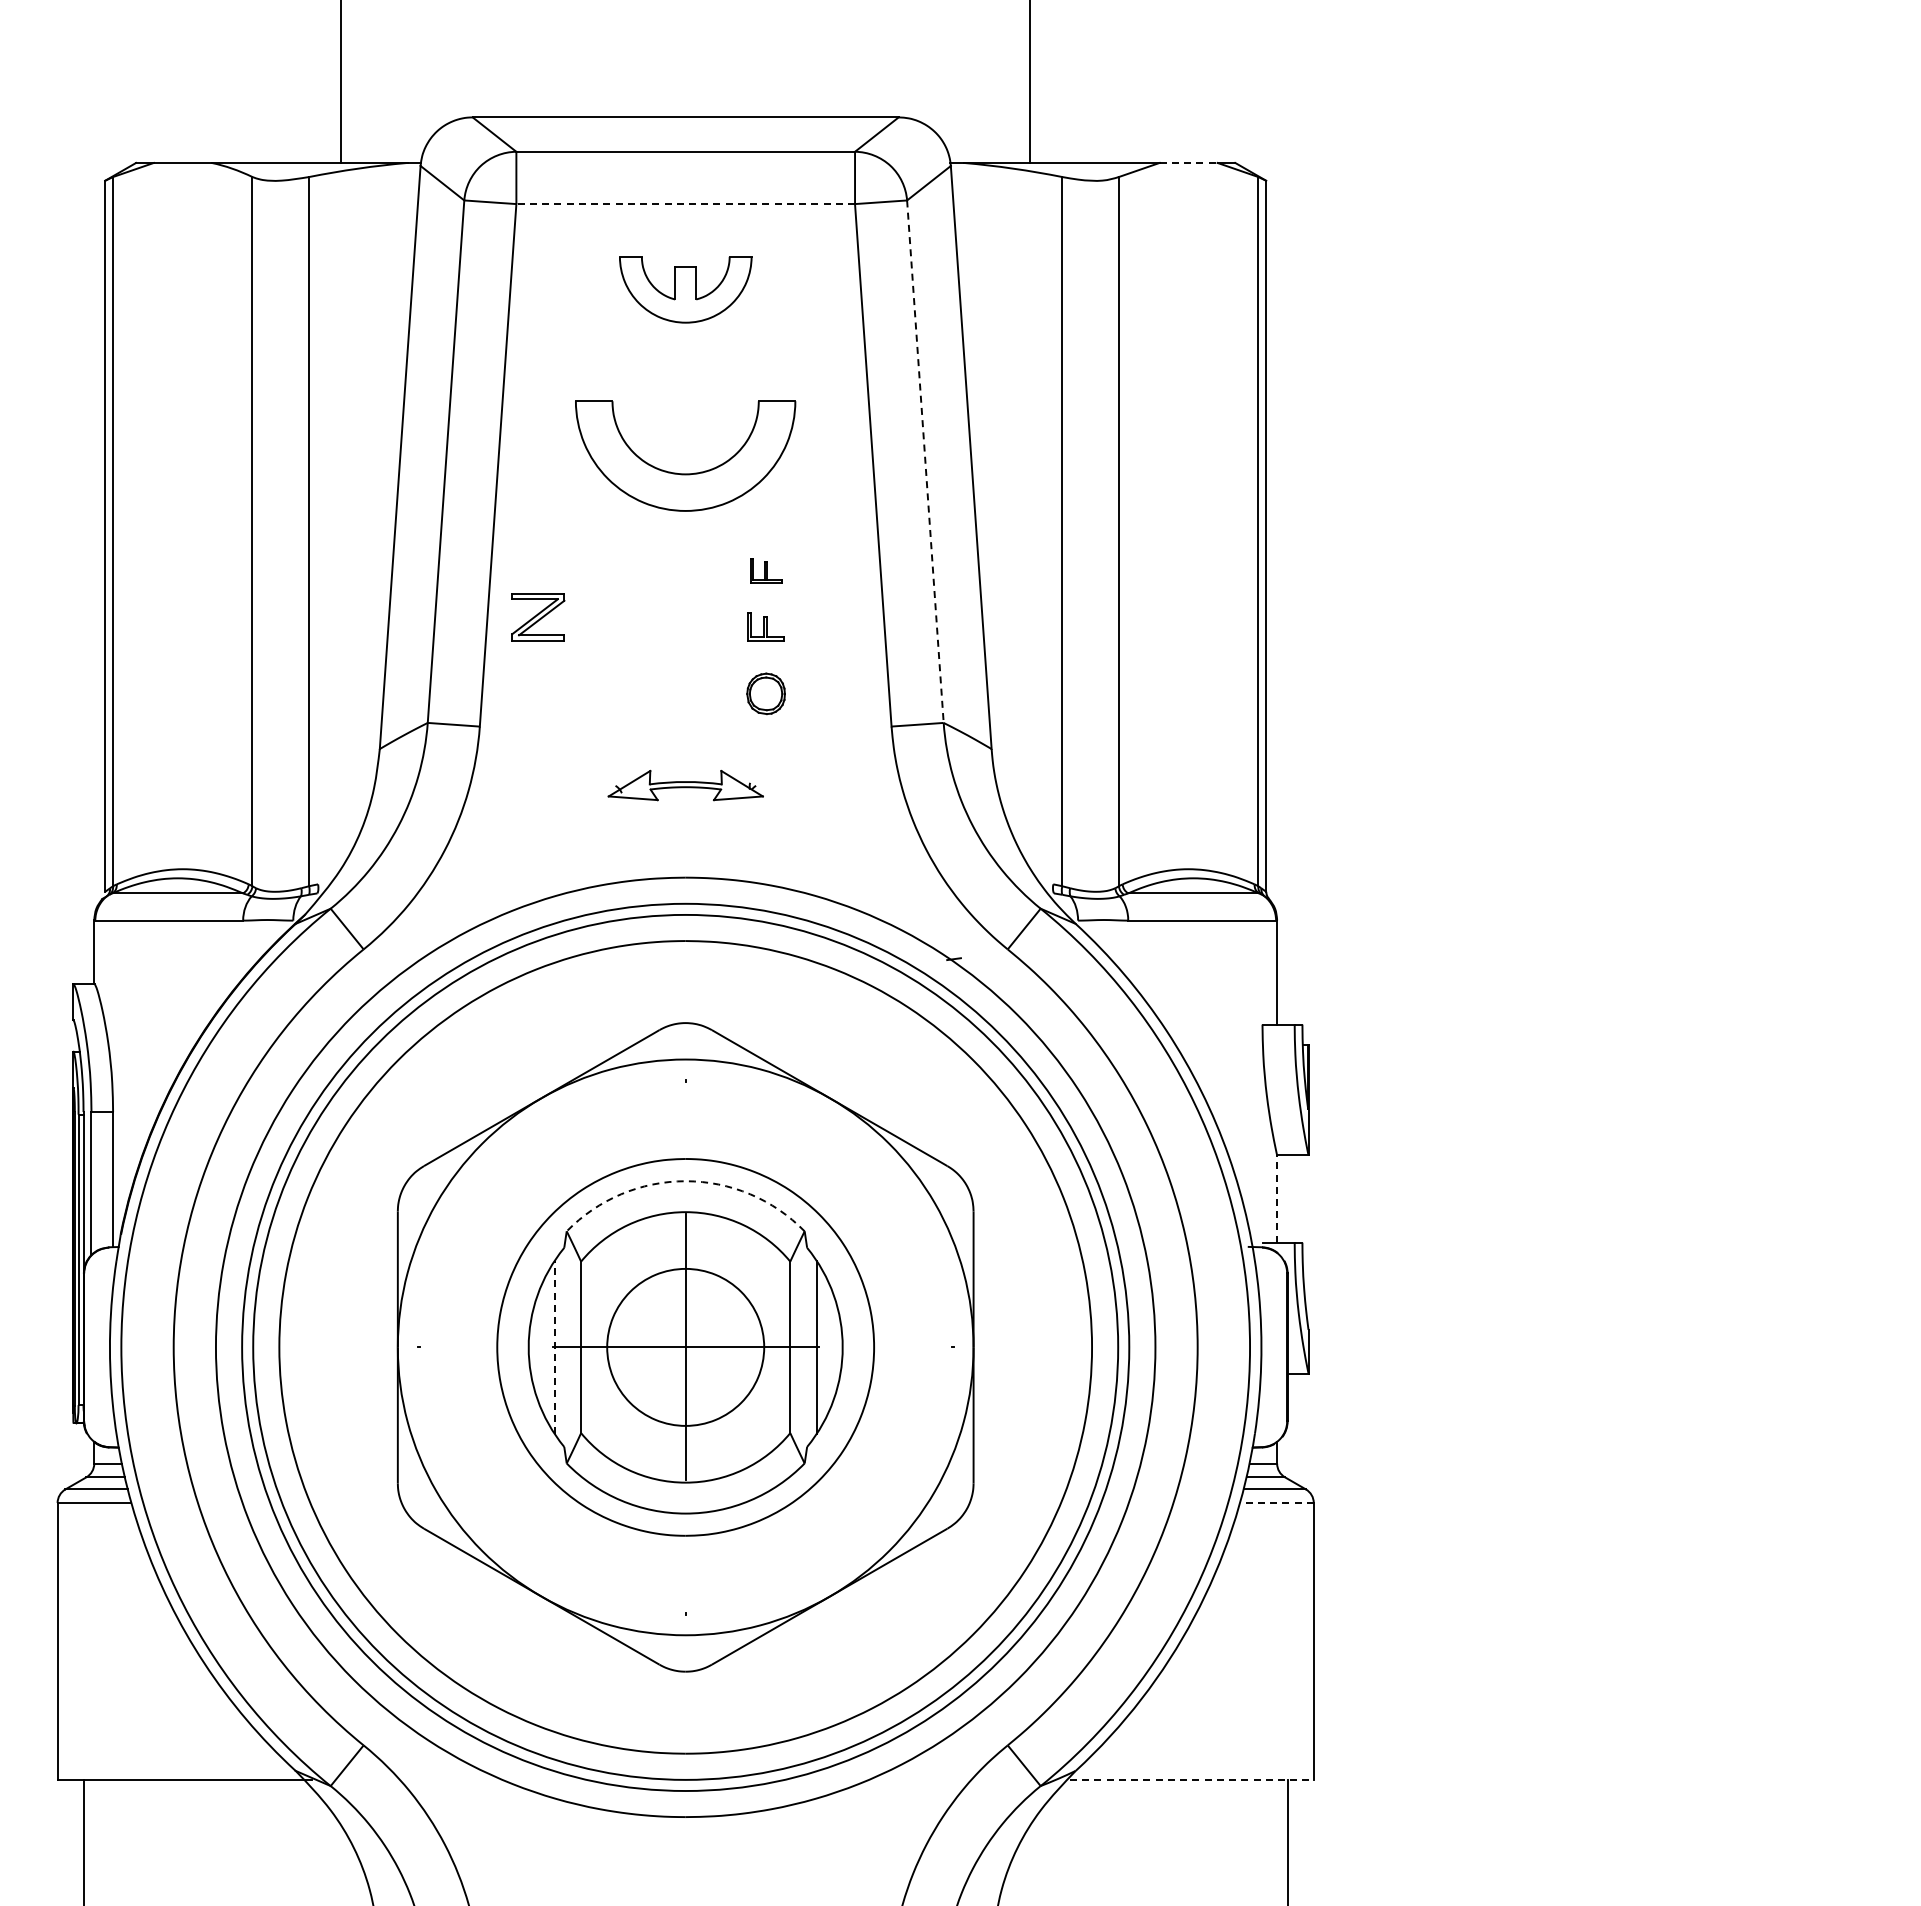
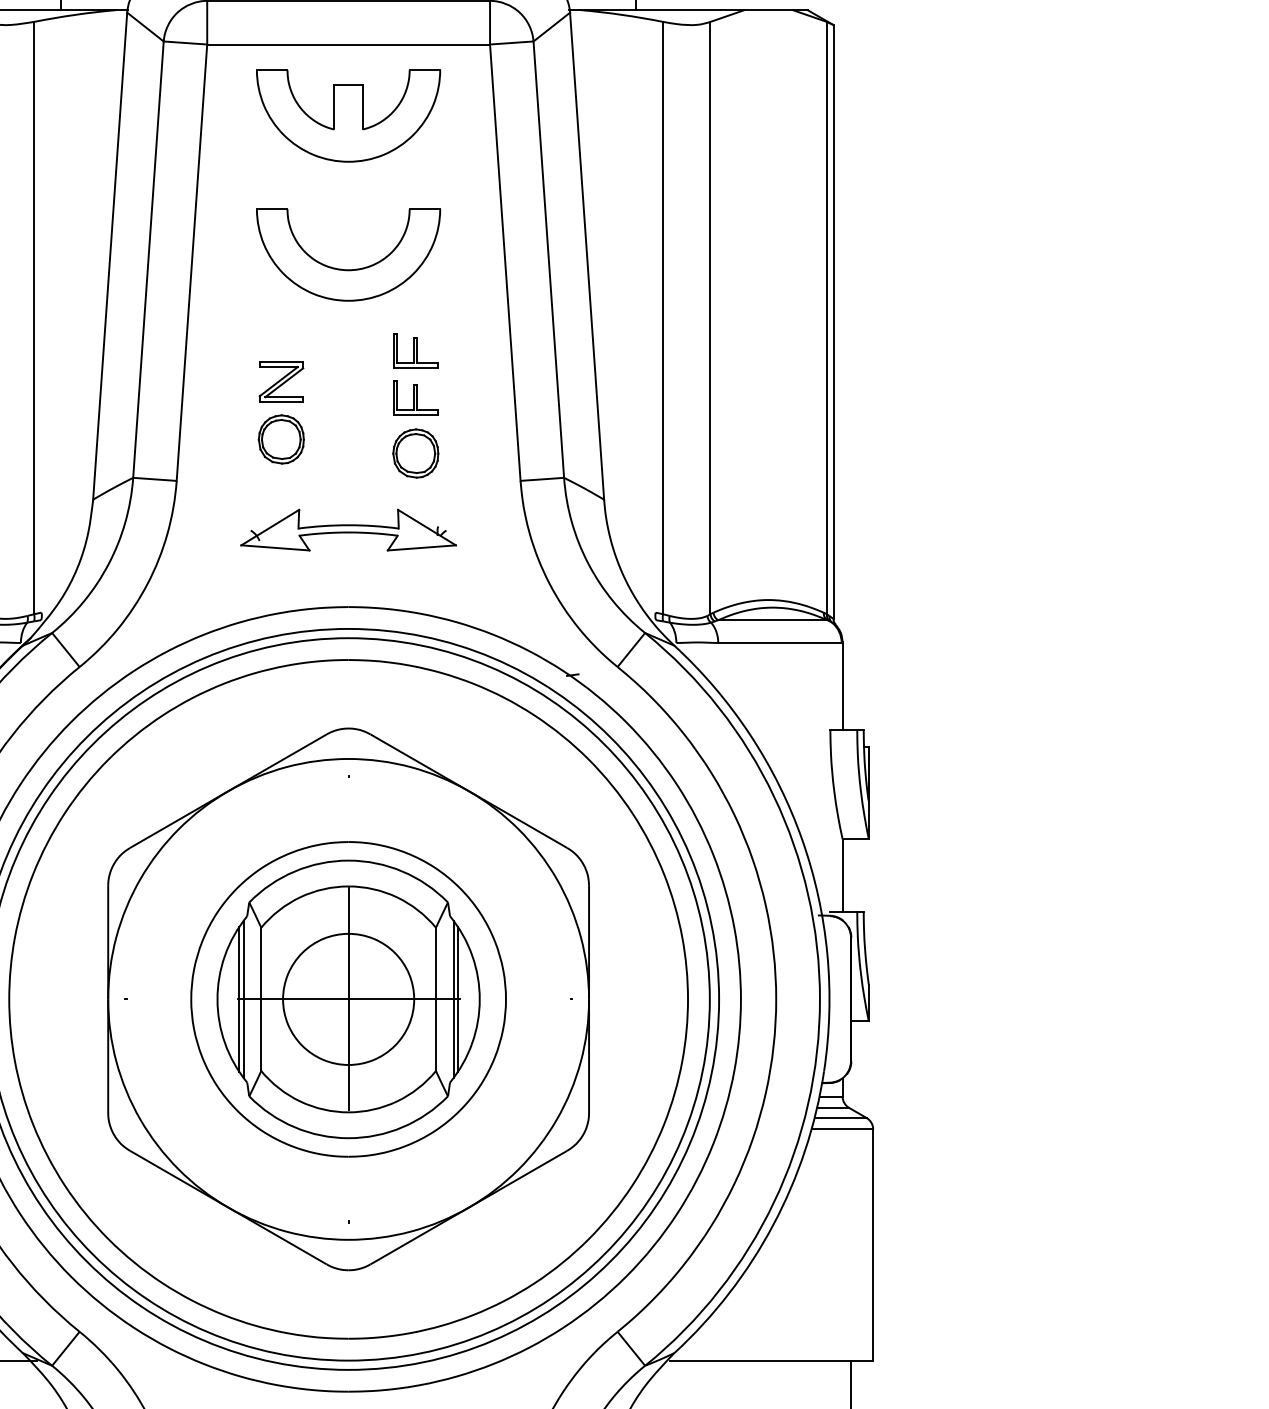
line: (1188, 162) -> (768, 9), dashed -> solid
line: (685, 204) -> (348, 44), dashed -> solid
part: (685, 289) -> (348, 115), size x1.67
line: (925, 461) -> (548, 259), dashed -> solid
part: (765, 570) -> (415, 350), size x1.67
part: (538, 617) -> (281, 382), moved
part: (765, 626) -> (415, 397), size x1.43
part: (604, 676) -> (280, 439), added
part: (765, 693) -> (415, 453), size x1.43
part: (685, 785) -> (348, 530), size x1.67
arc: (685, 1181) -> (348, 860), dashed -> solid
line: (1277, 1199) -> (842, 875), dashed -> solid
line: (554, 1347) -> (239, 999), dashed -> solid
line: (560, 1347) -> (244, 999), added
line: (811, 1347) -> (453, 999), added
line: (1276, 1503) -> (842, 1129), dashed -> solid
line: (1191, 1780) -> (771, 1361), dashed -> solid

